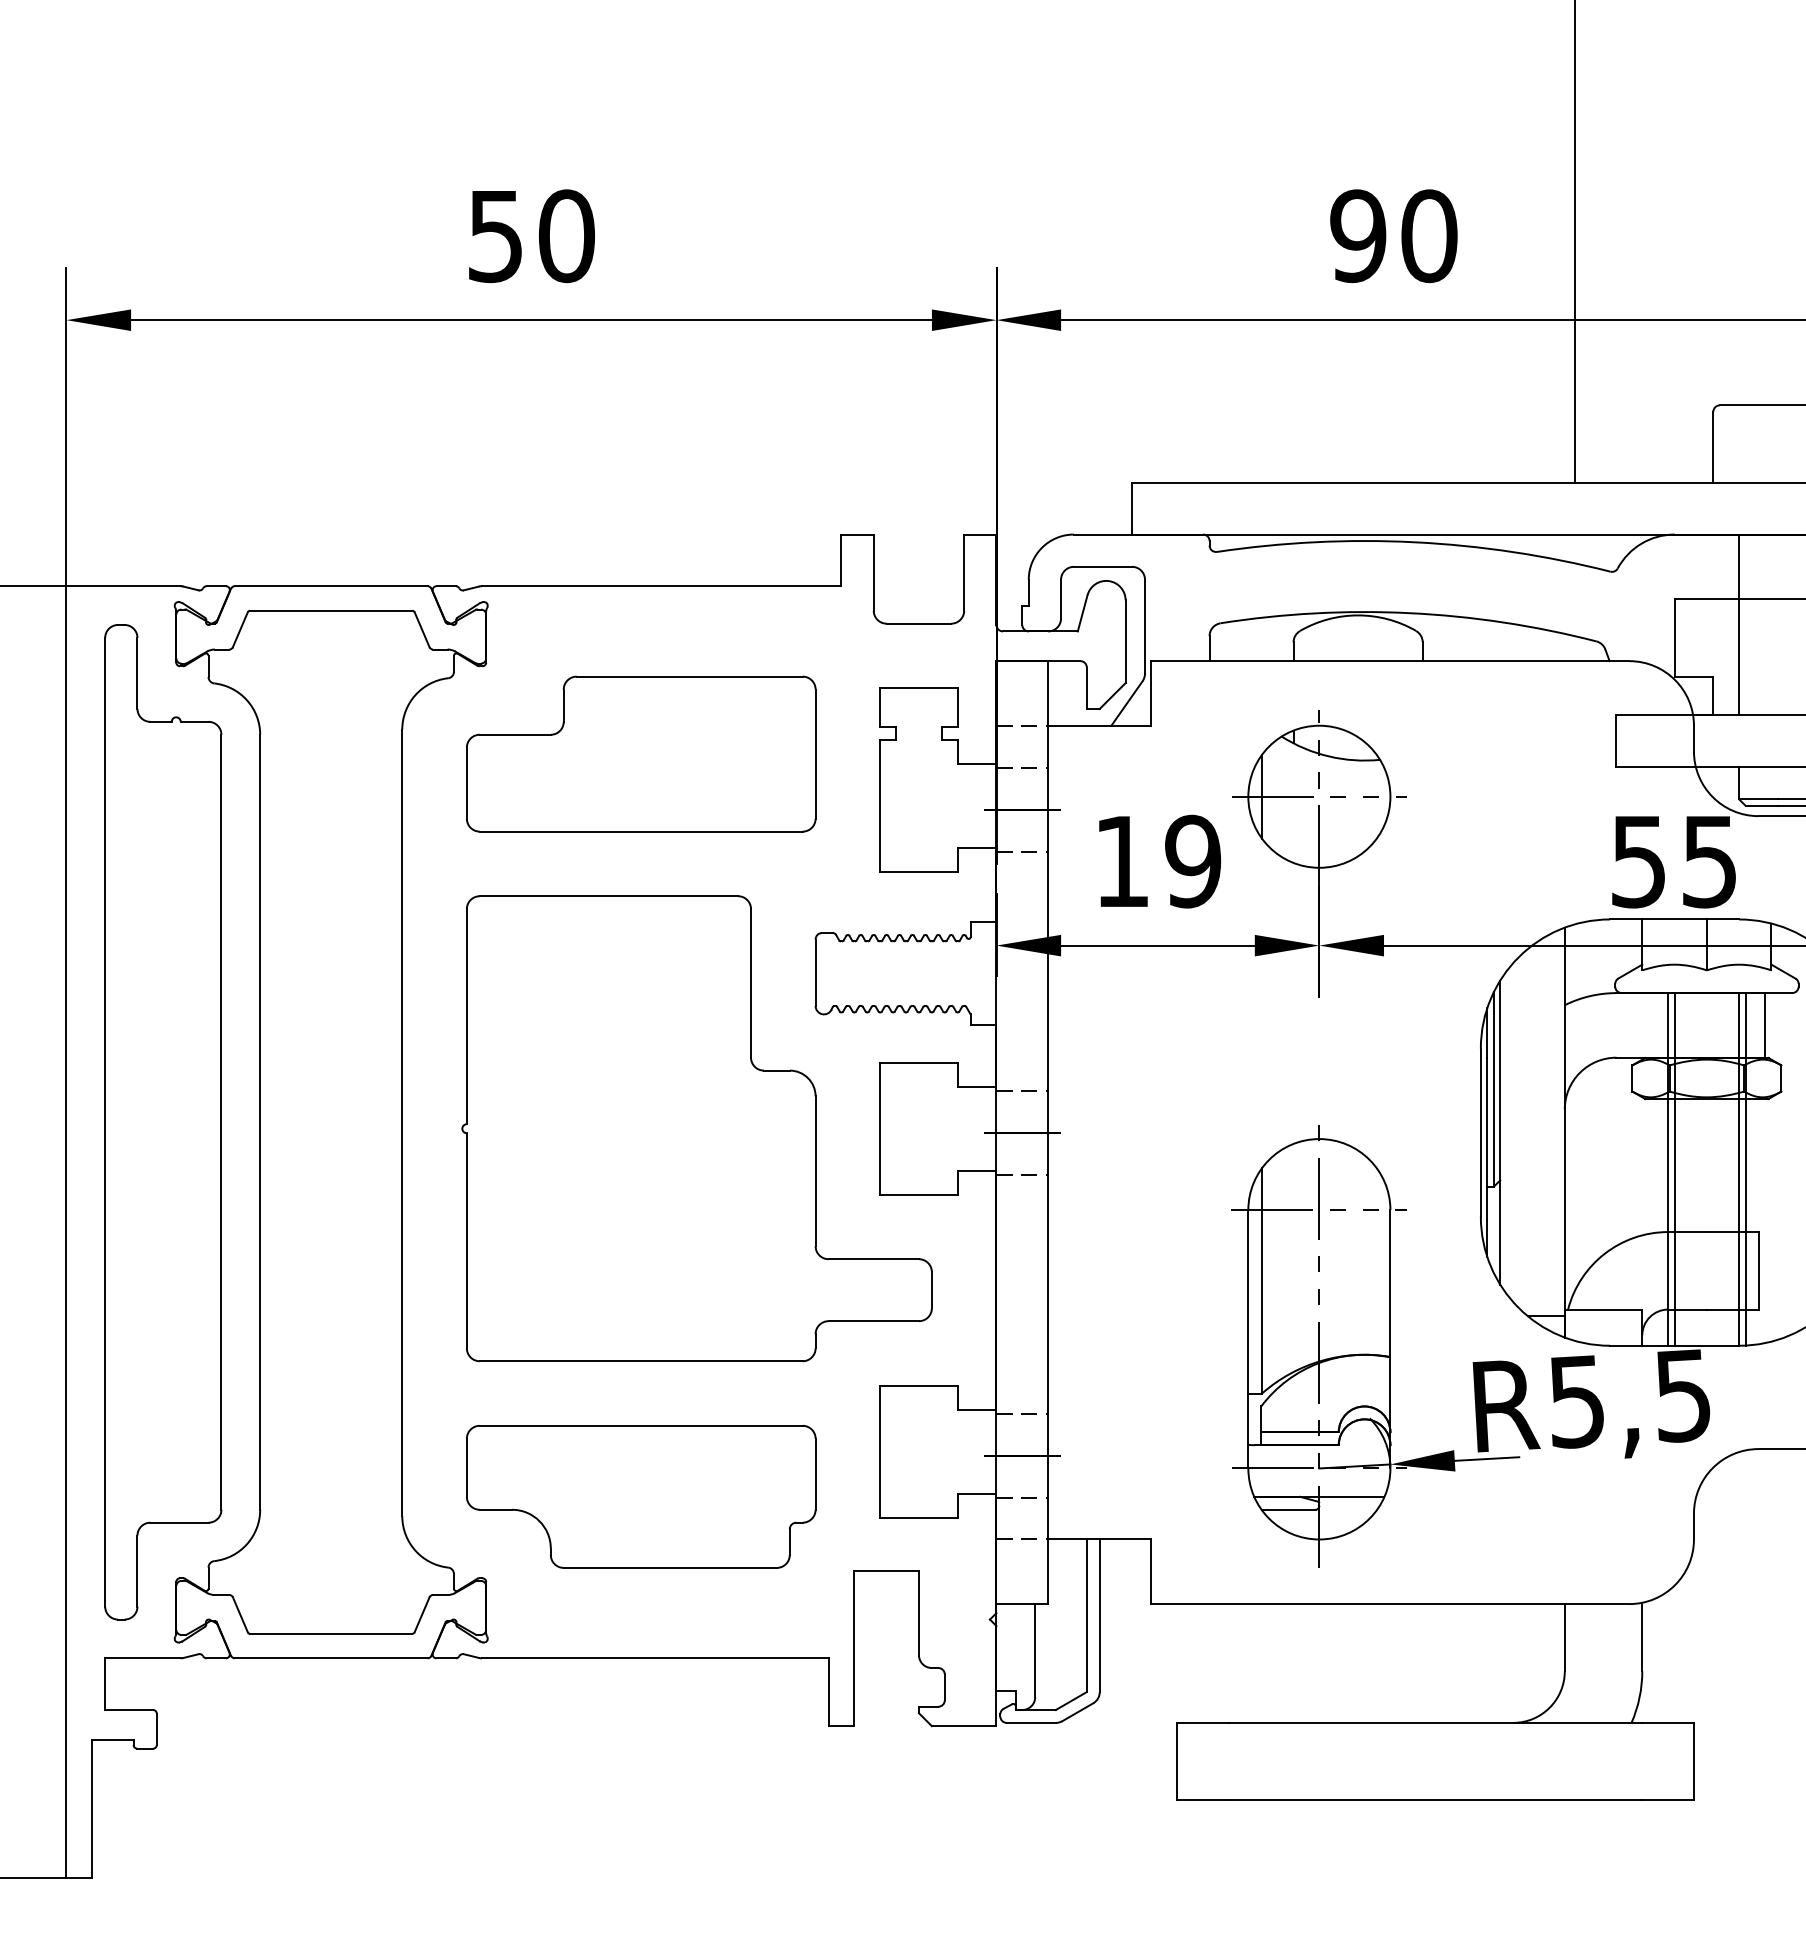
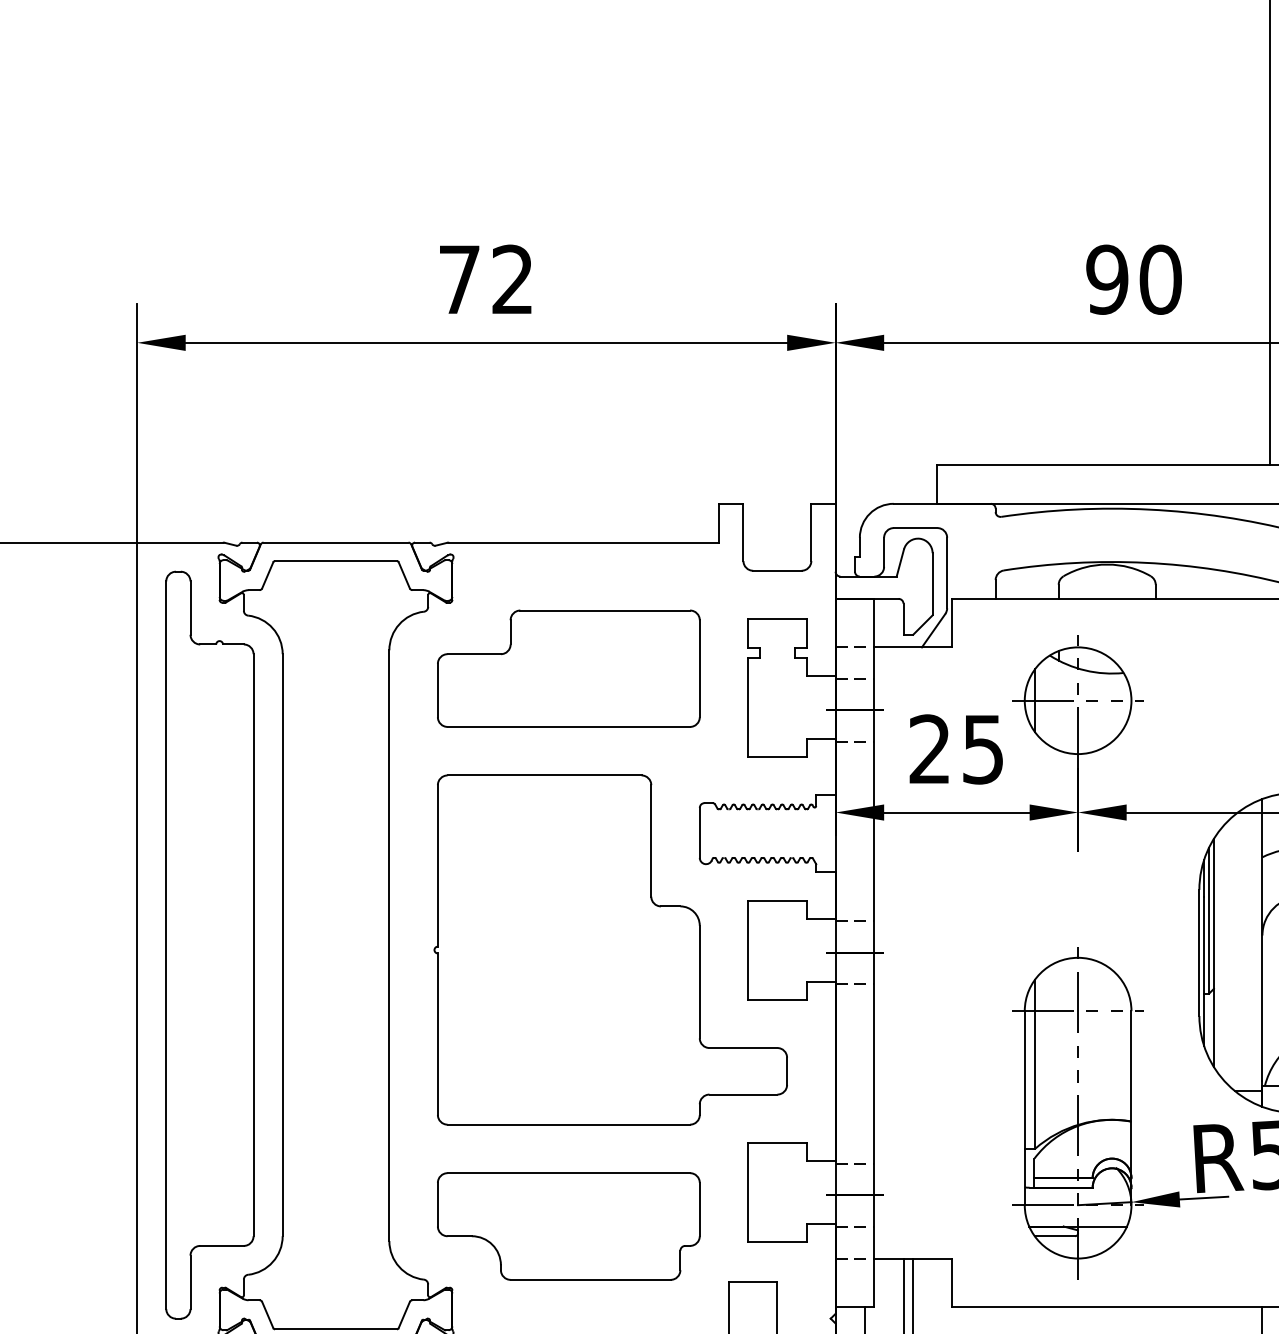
text: (531, 236) -> (486, 279), 50 -> 72
text: (1158, 861) -> (957, 749), 19 -> 25

